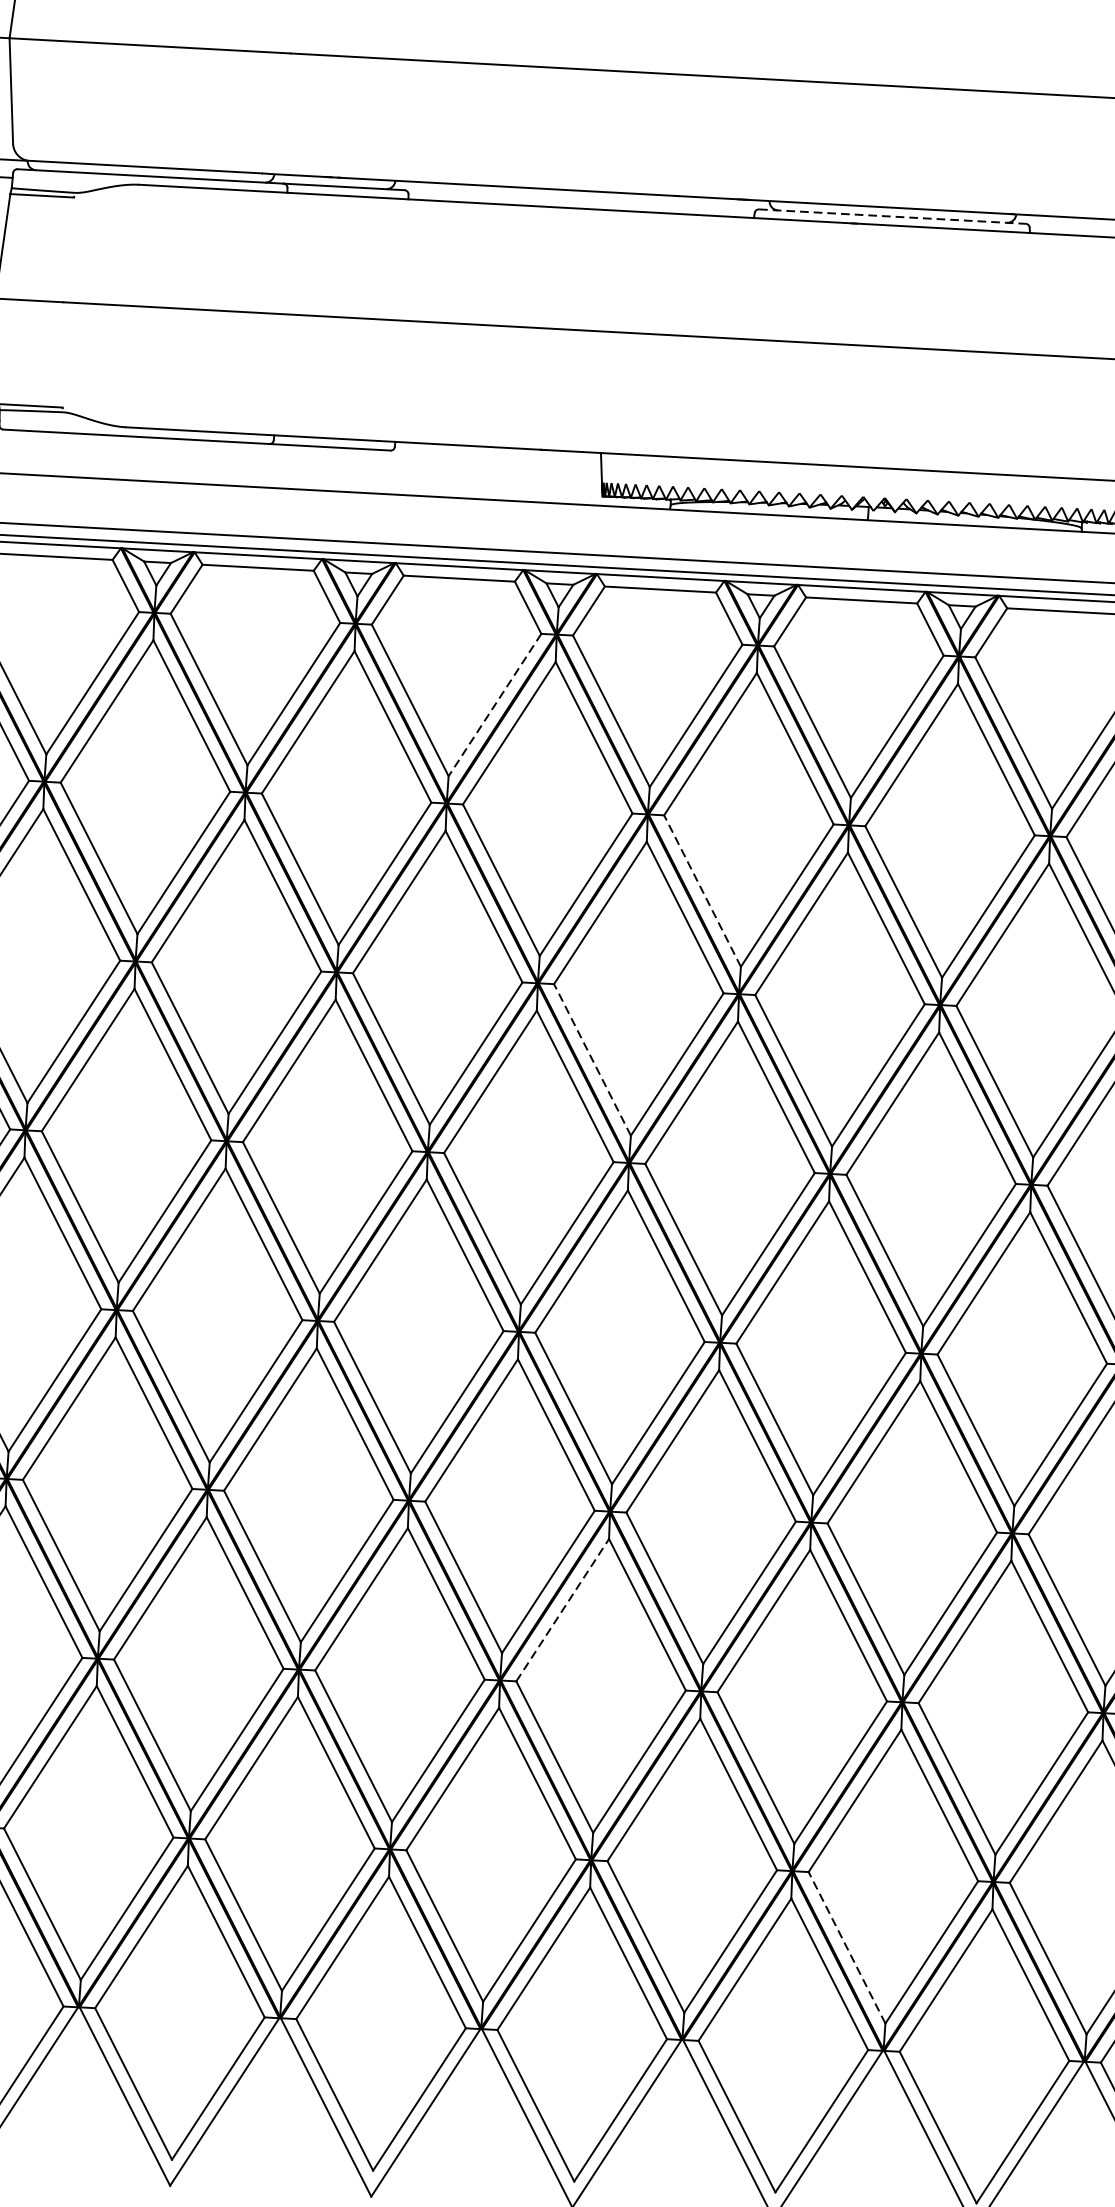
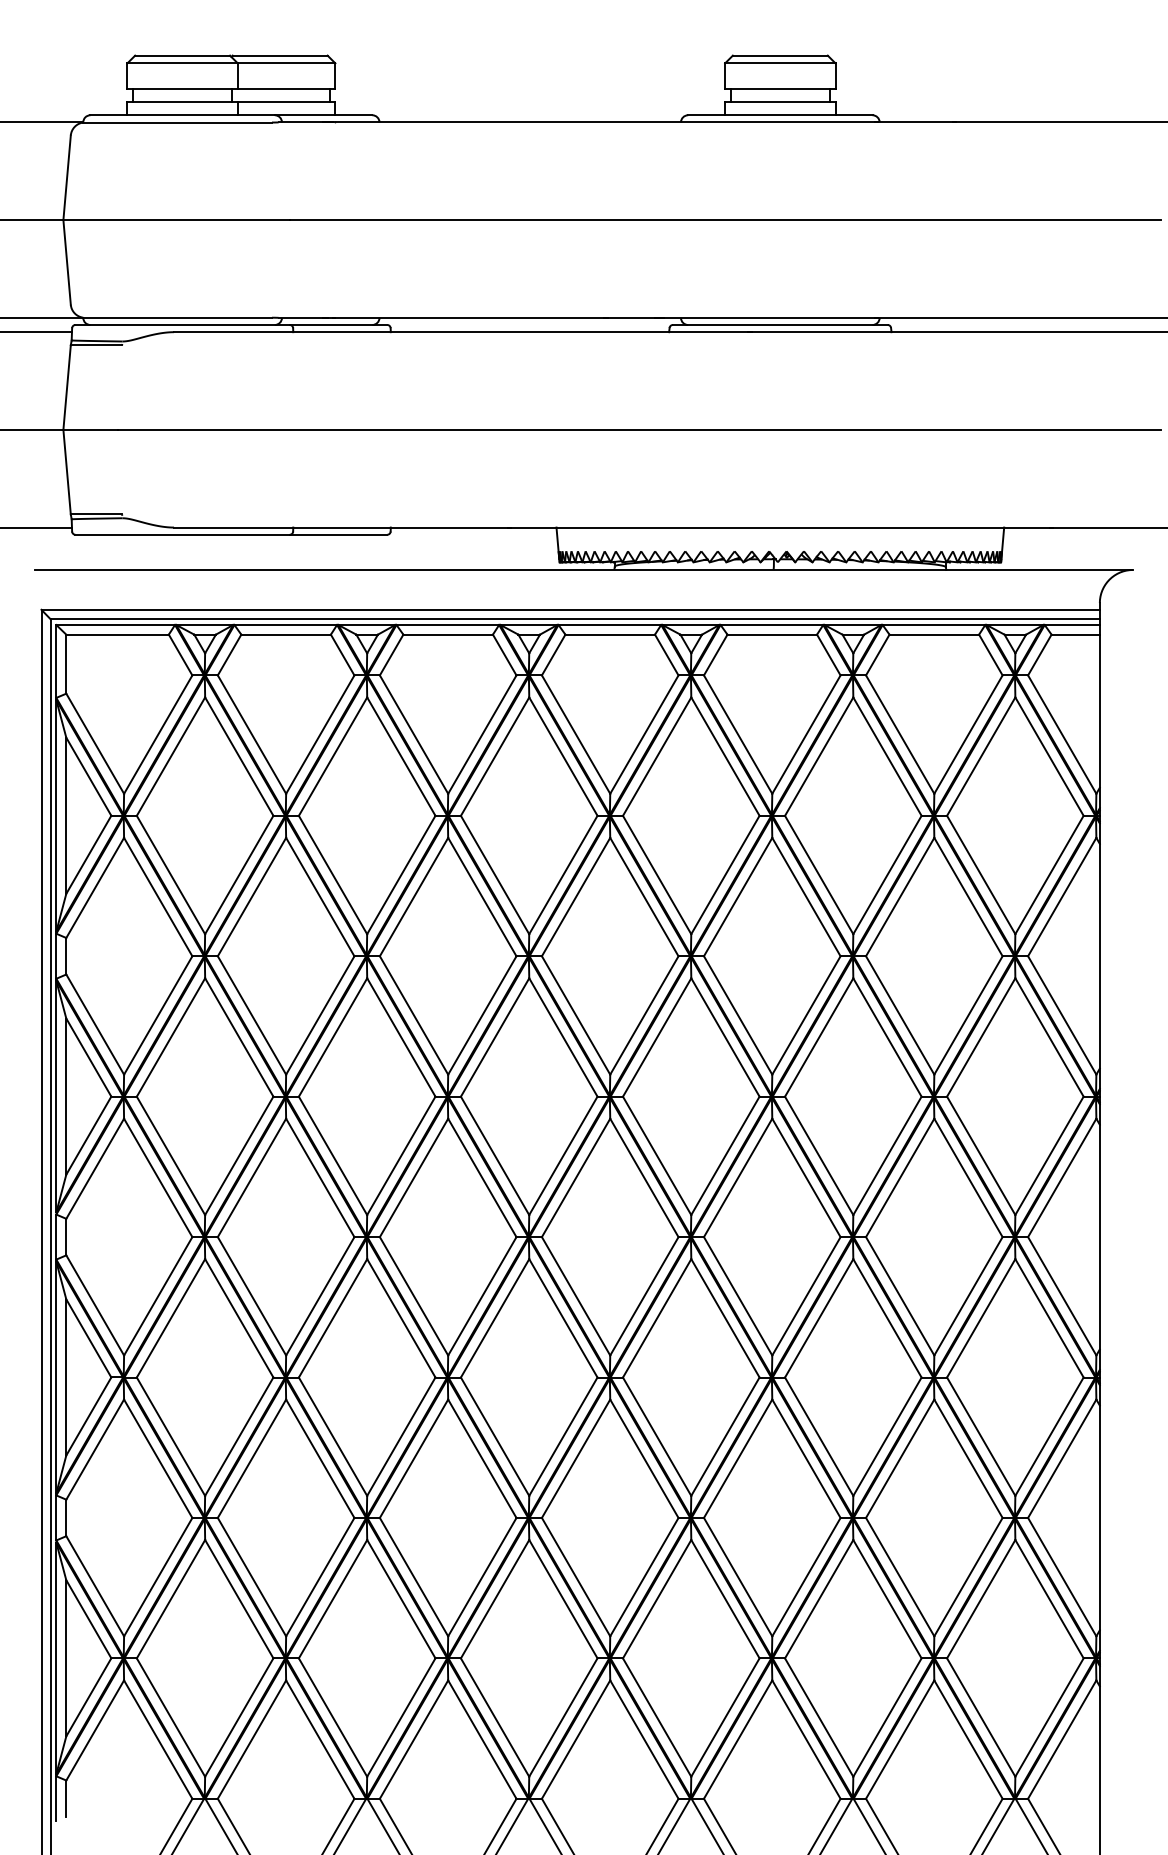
line: (892, 217) -> (780, 325), dashed -> solid
line: (495, 706) -> (482, 735), dashed -> solid
line: (701, 890) -> (656, 874), dashed -> solid
line: (591, 1059) -> (575, 1015), dashed -> solid
line: (563, 1609) -> (576, 1458), dashed -> solid
line: (846, 1947) -> (818, 1717), dashed -> solid

